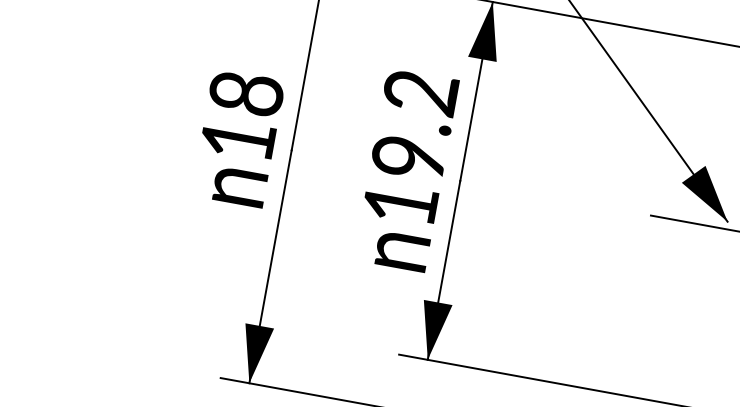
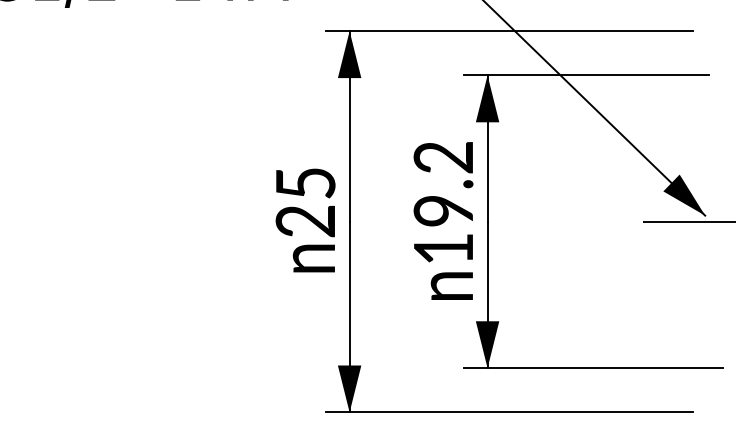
text: (242, 116) -> (305, 202), 18 -> 25

